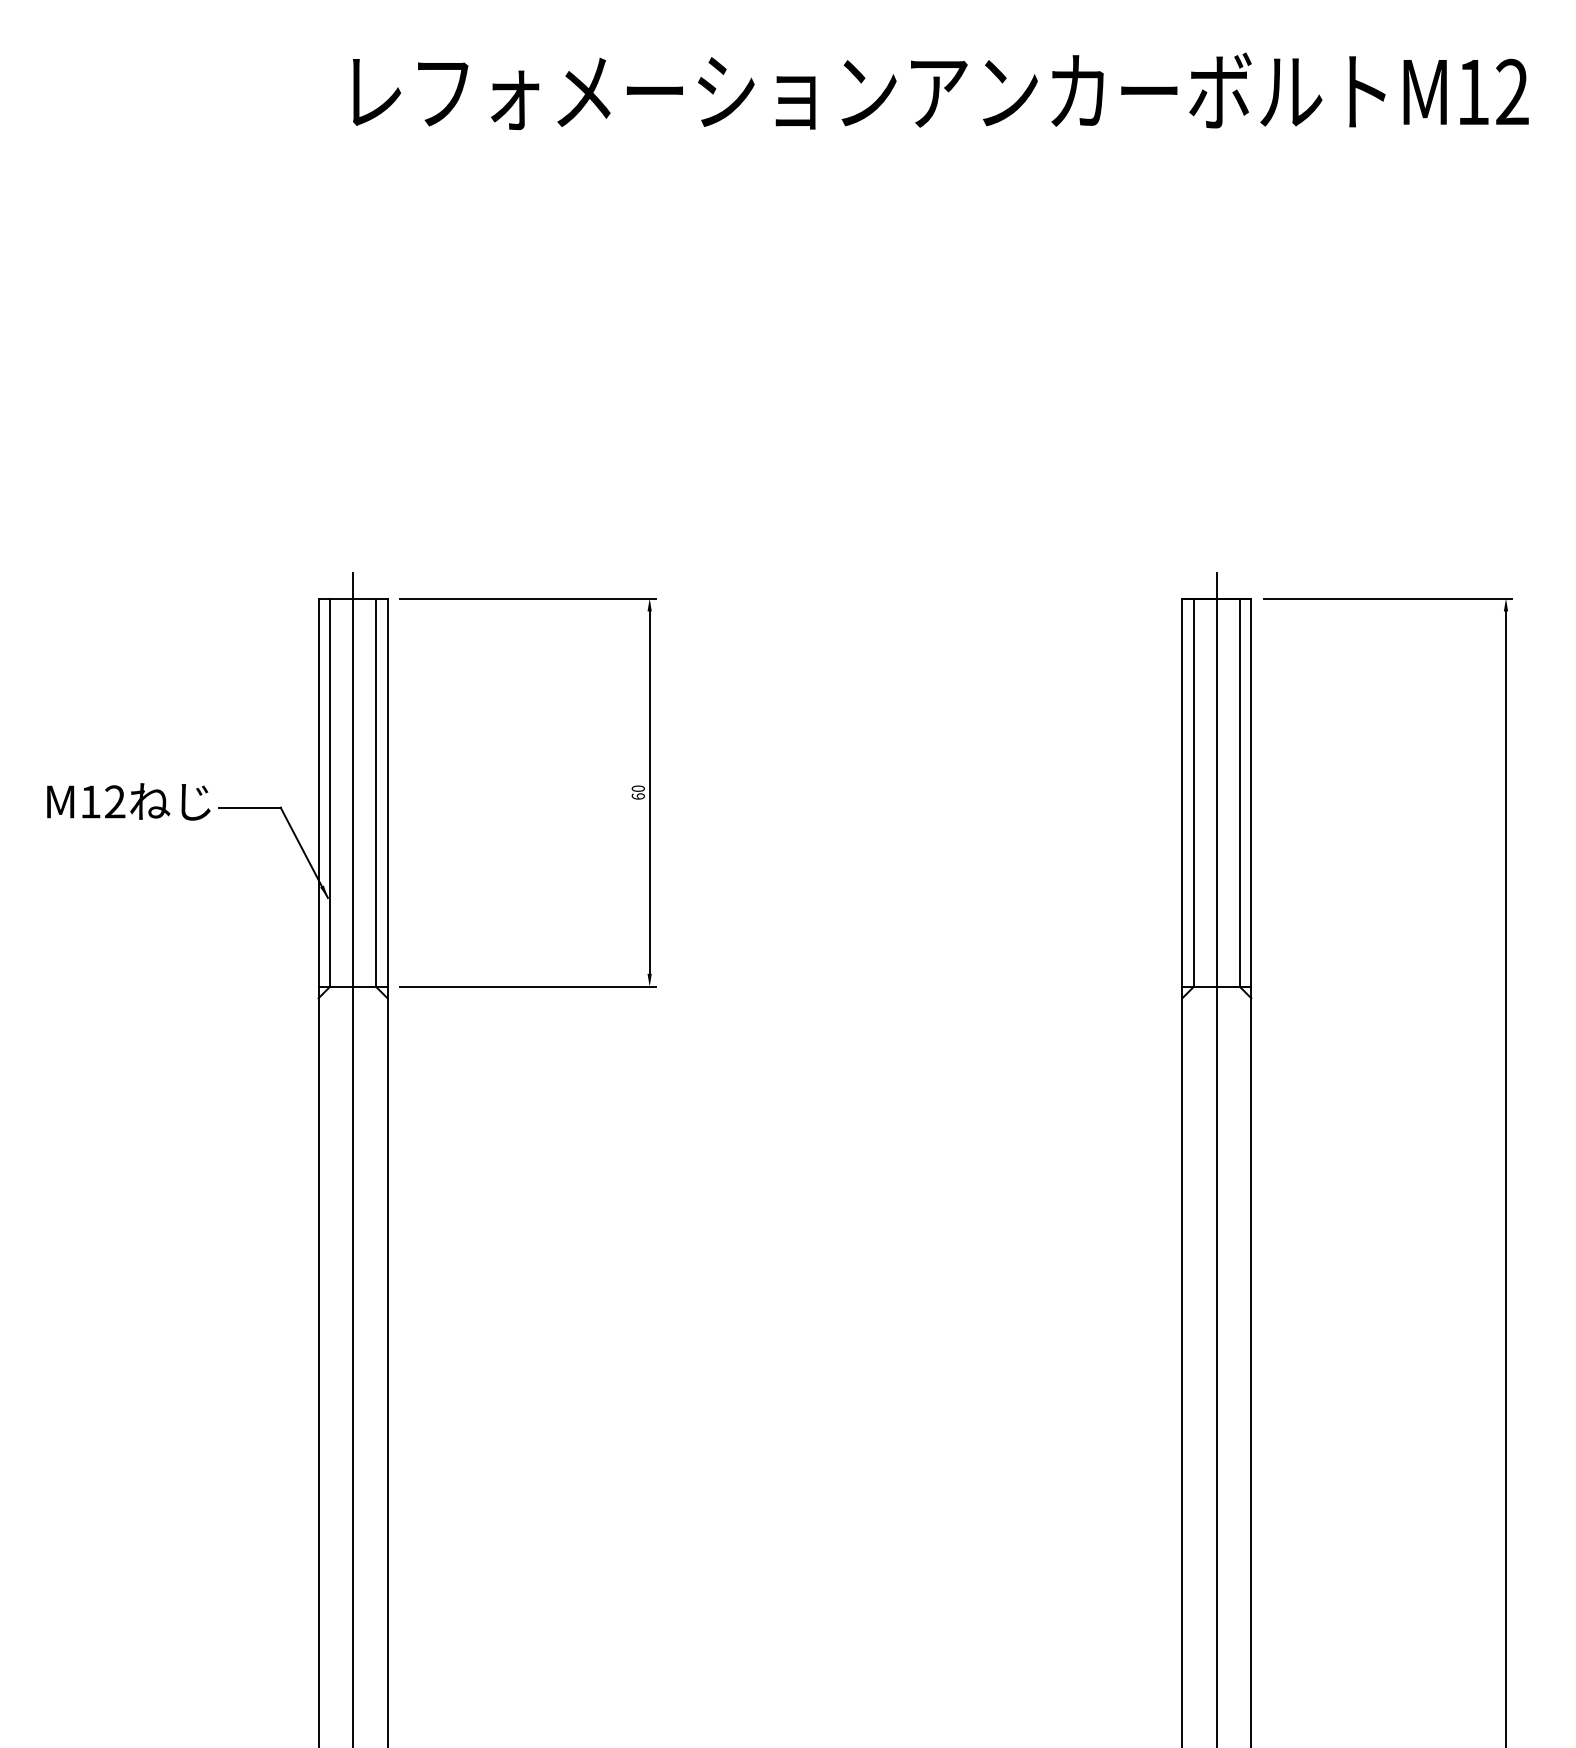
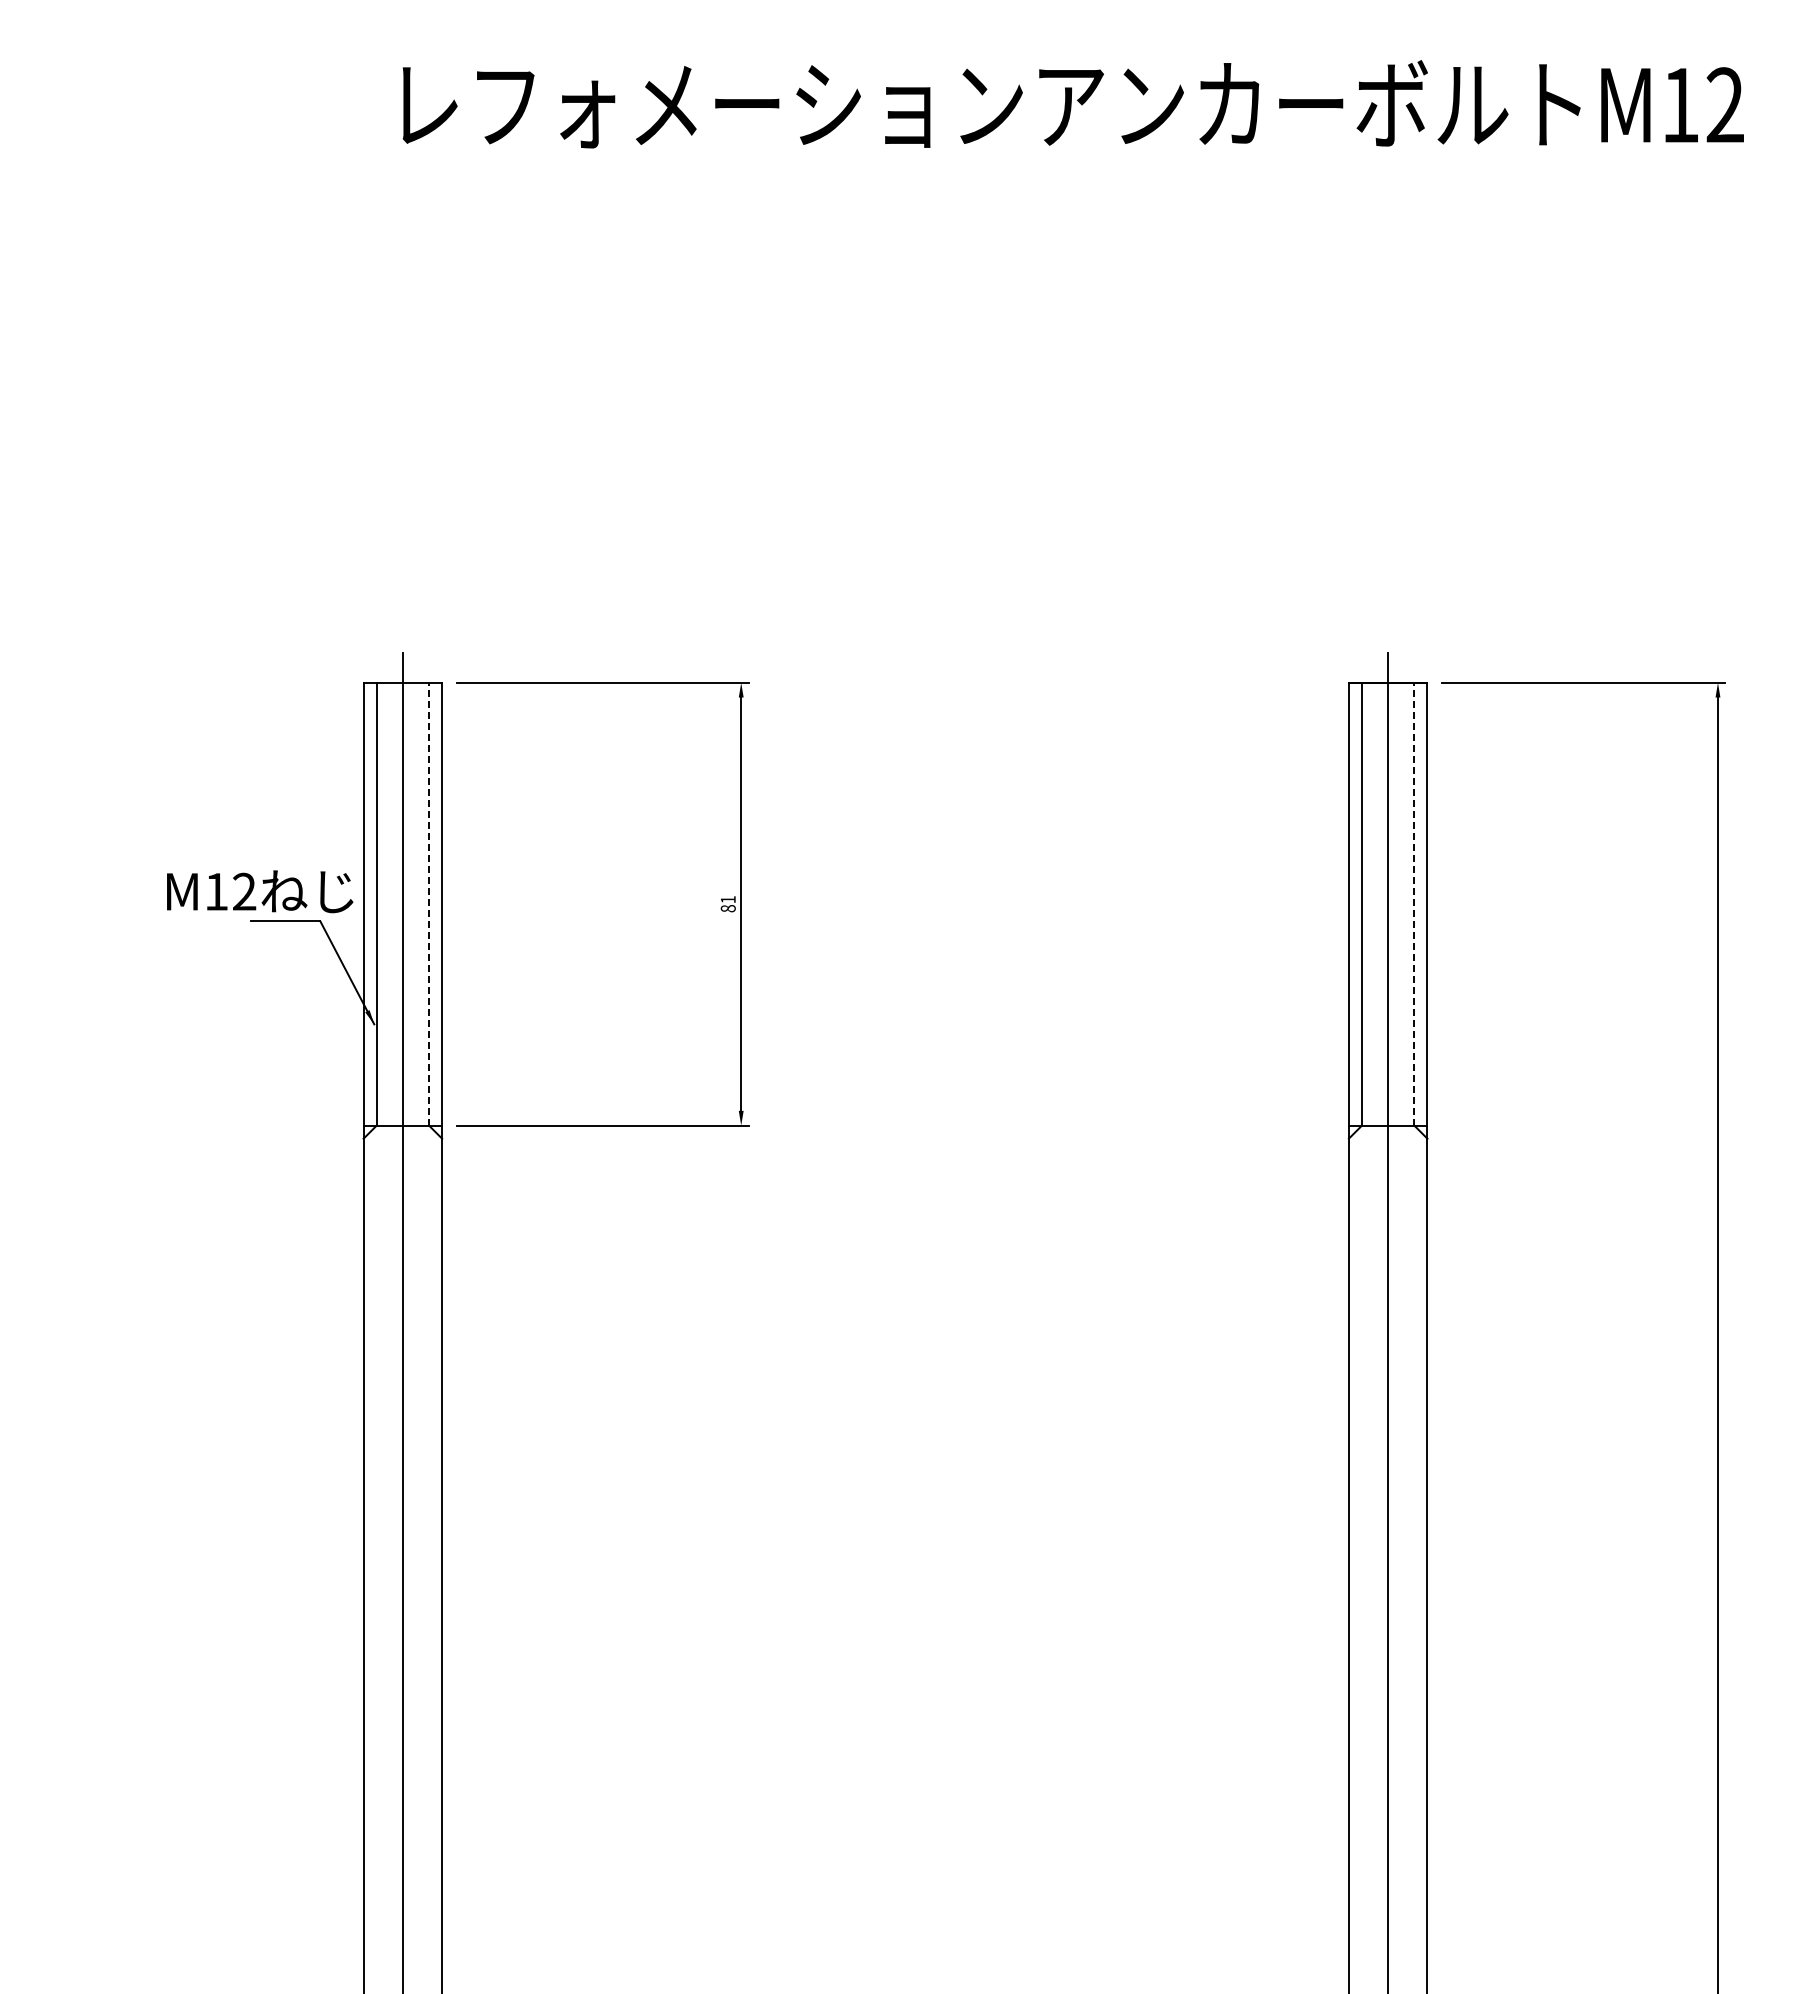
line: (376, 792) -> (429, 903), solid -> dashed
text: (637, 792) -> (727, 904), 60 -> 81
line: (1239, 792) -> (1414, 903), solid -> dashed
text: (129, 801) -> (260, 891), moved

